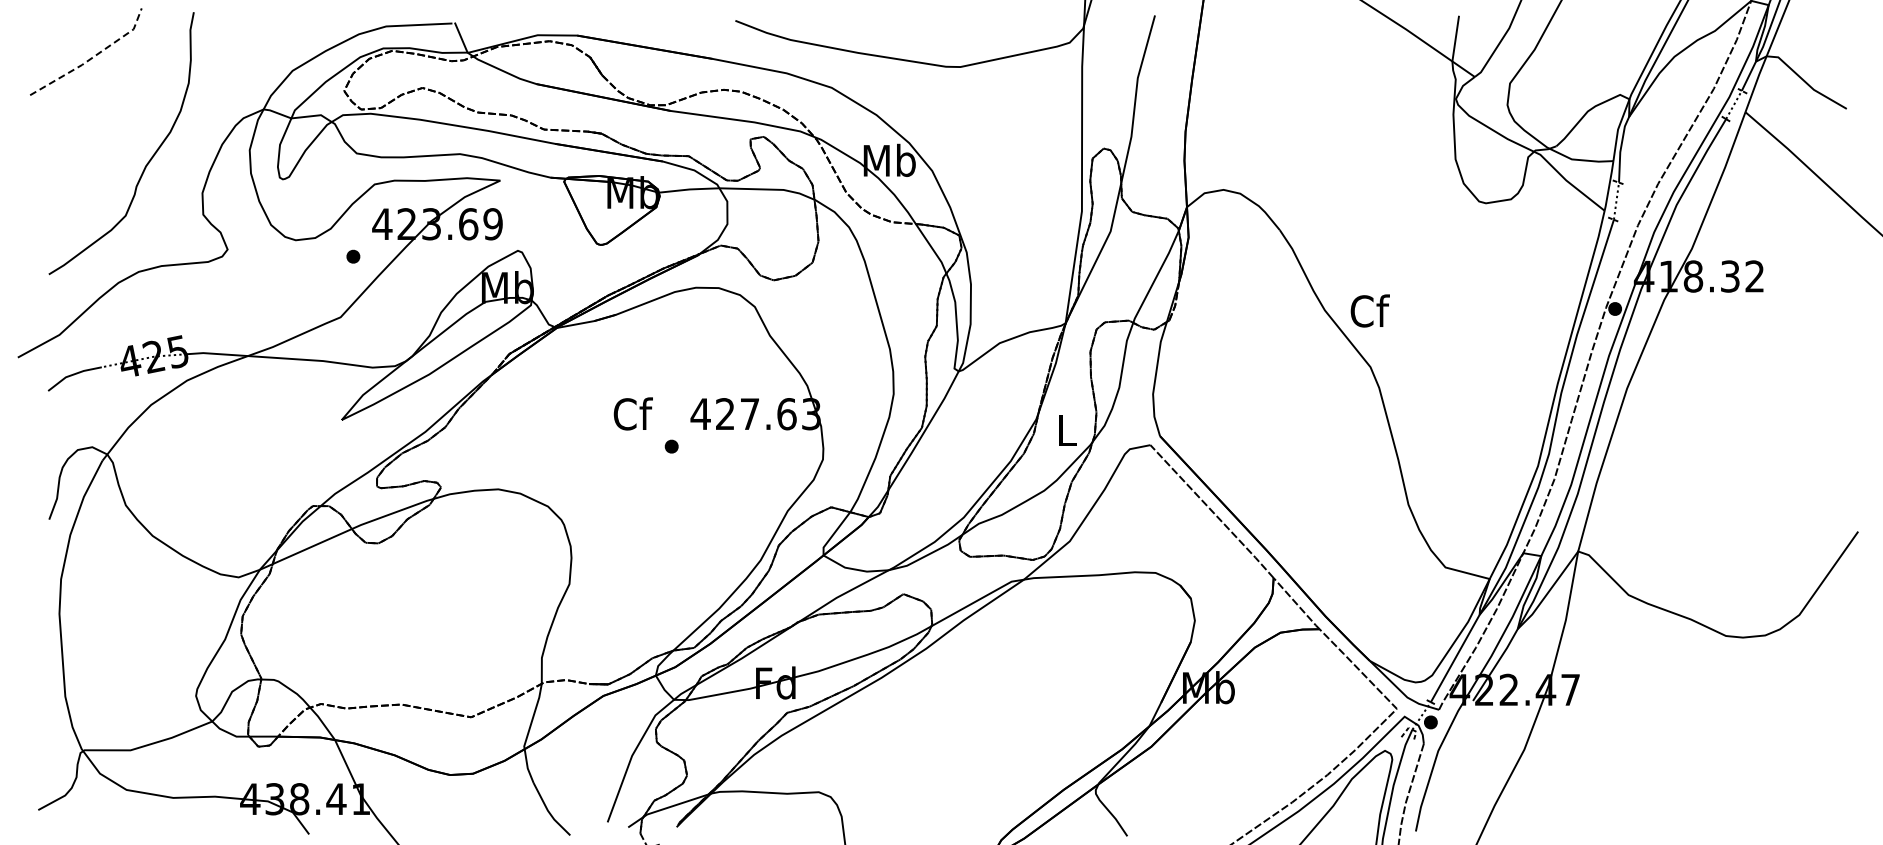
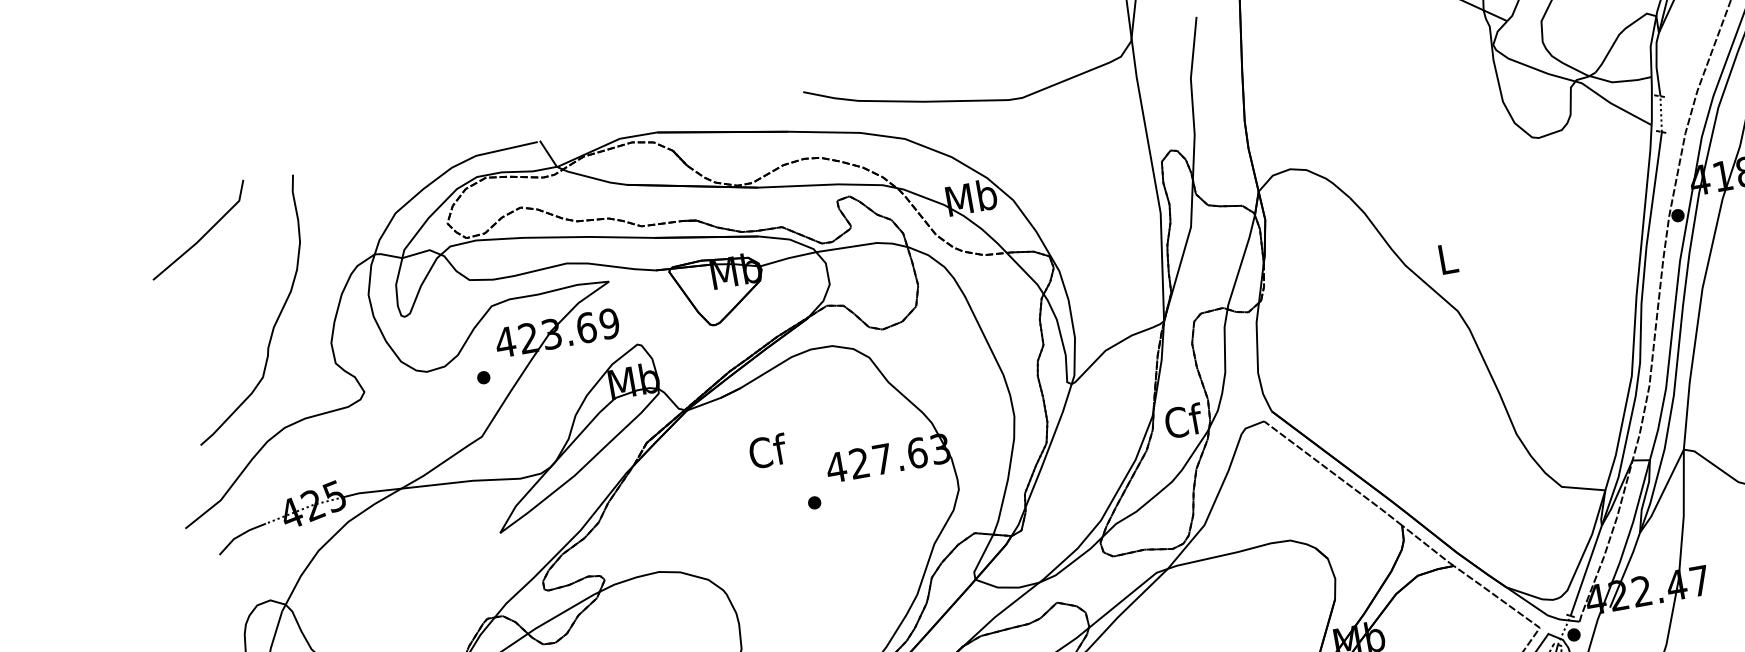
line: (92, 57) -> (205, 234), dashed -> solid
text: (1369, 310) -> (1447, 258), Cf -> L
text: (632, 413) -> (767, 451), moved
text: (1067, 429) -> (1183, 420), L -> Cf

